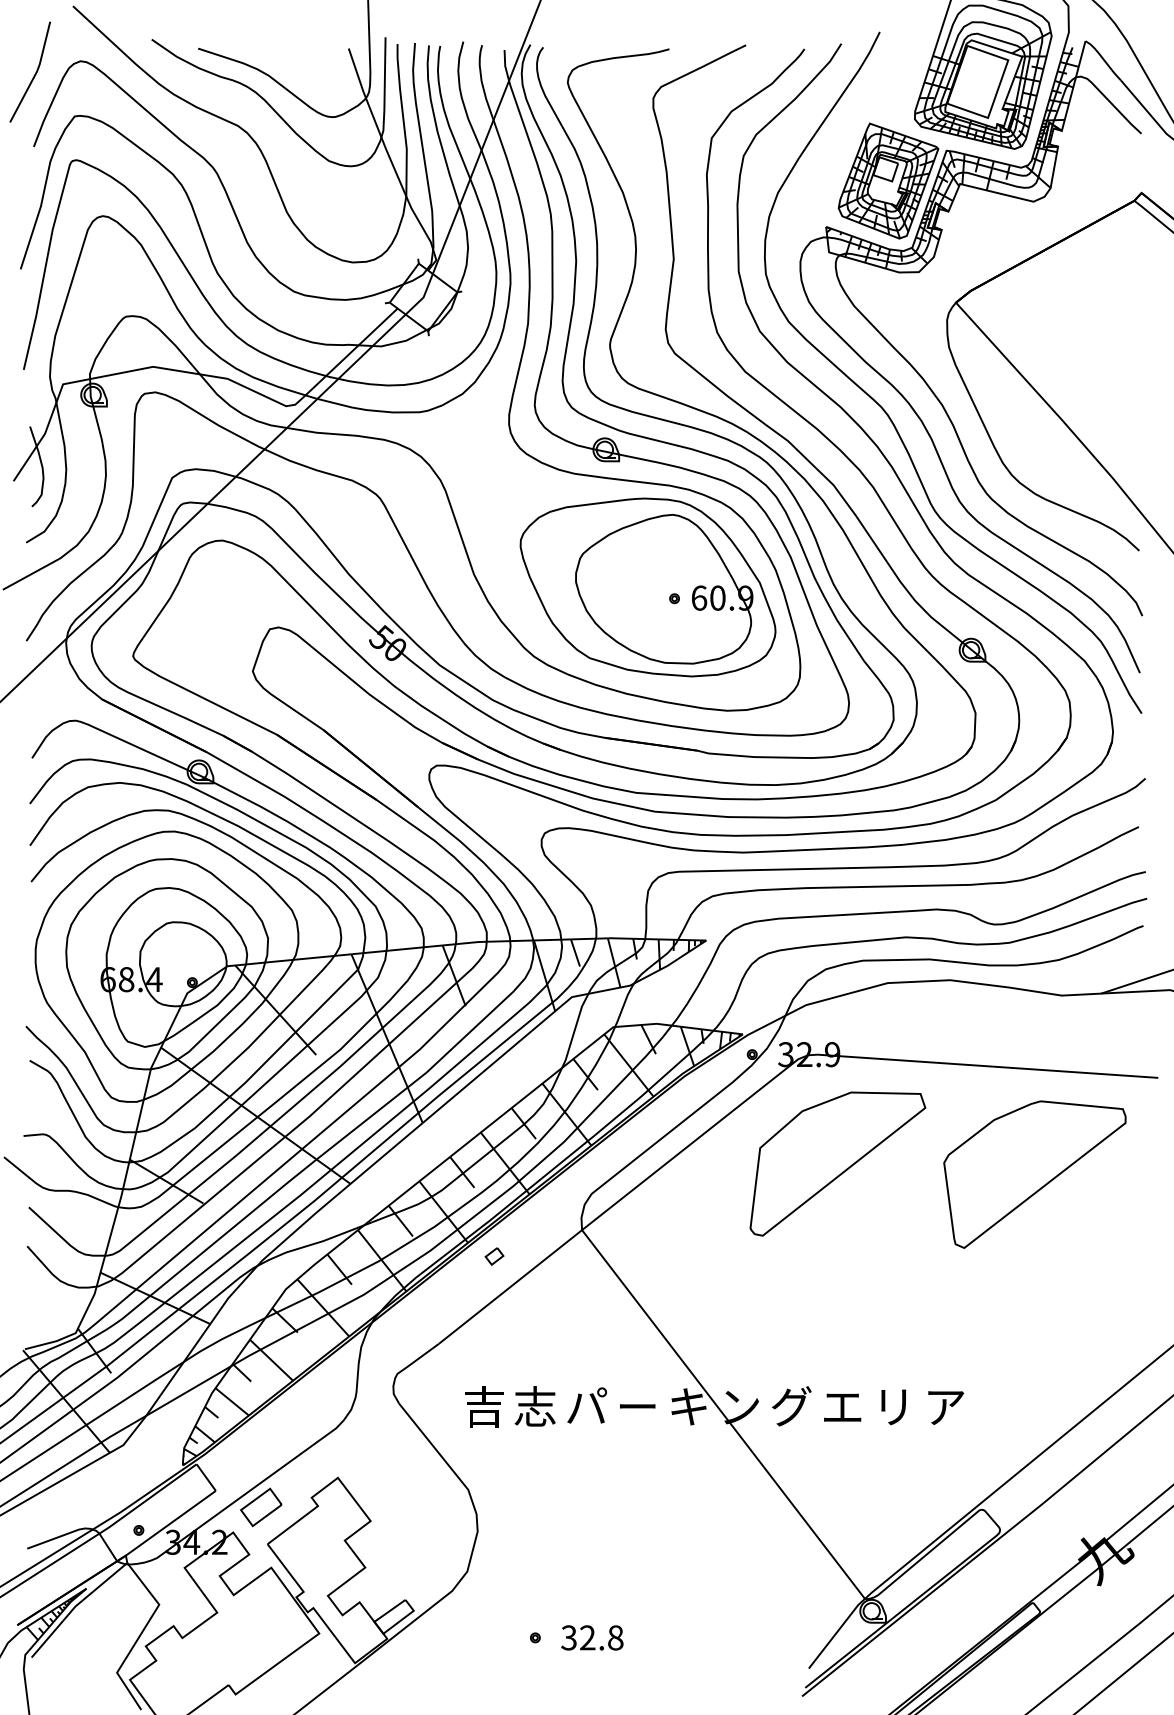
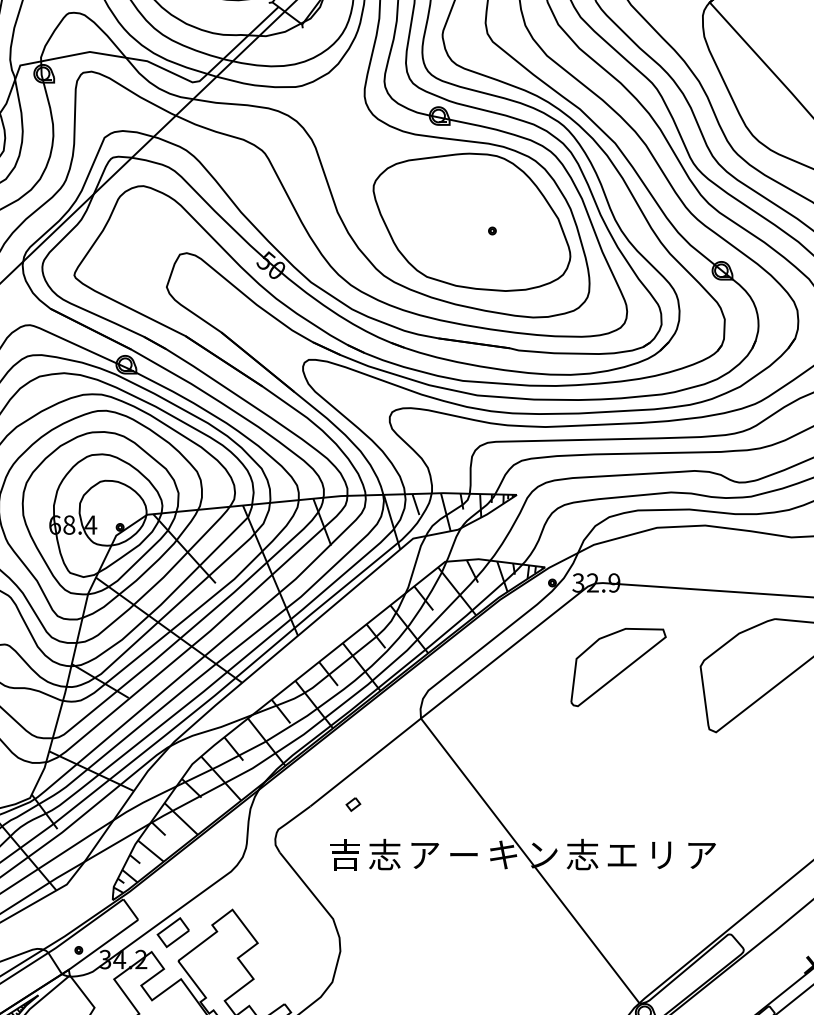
part: (664, 588) -> (484, 223), removed
part: (837, 1163) -> (618, 667), size x0.7
part: (494, 1256) -> (353, 804), moved
text: (587, 1405) -> (425, 853), パ -> ア
text: (790, 1406) -> (581, 854), グ -> 志

